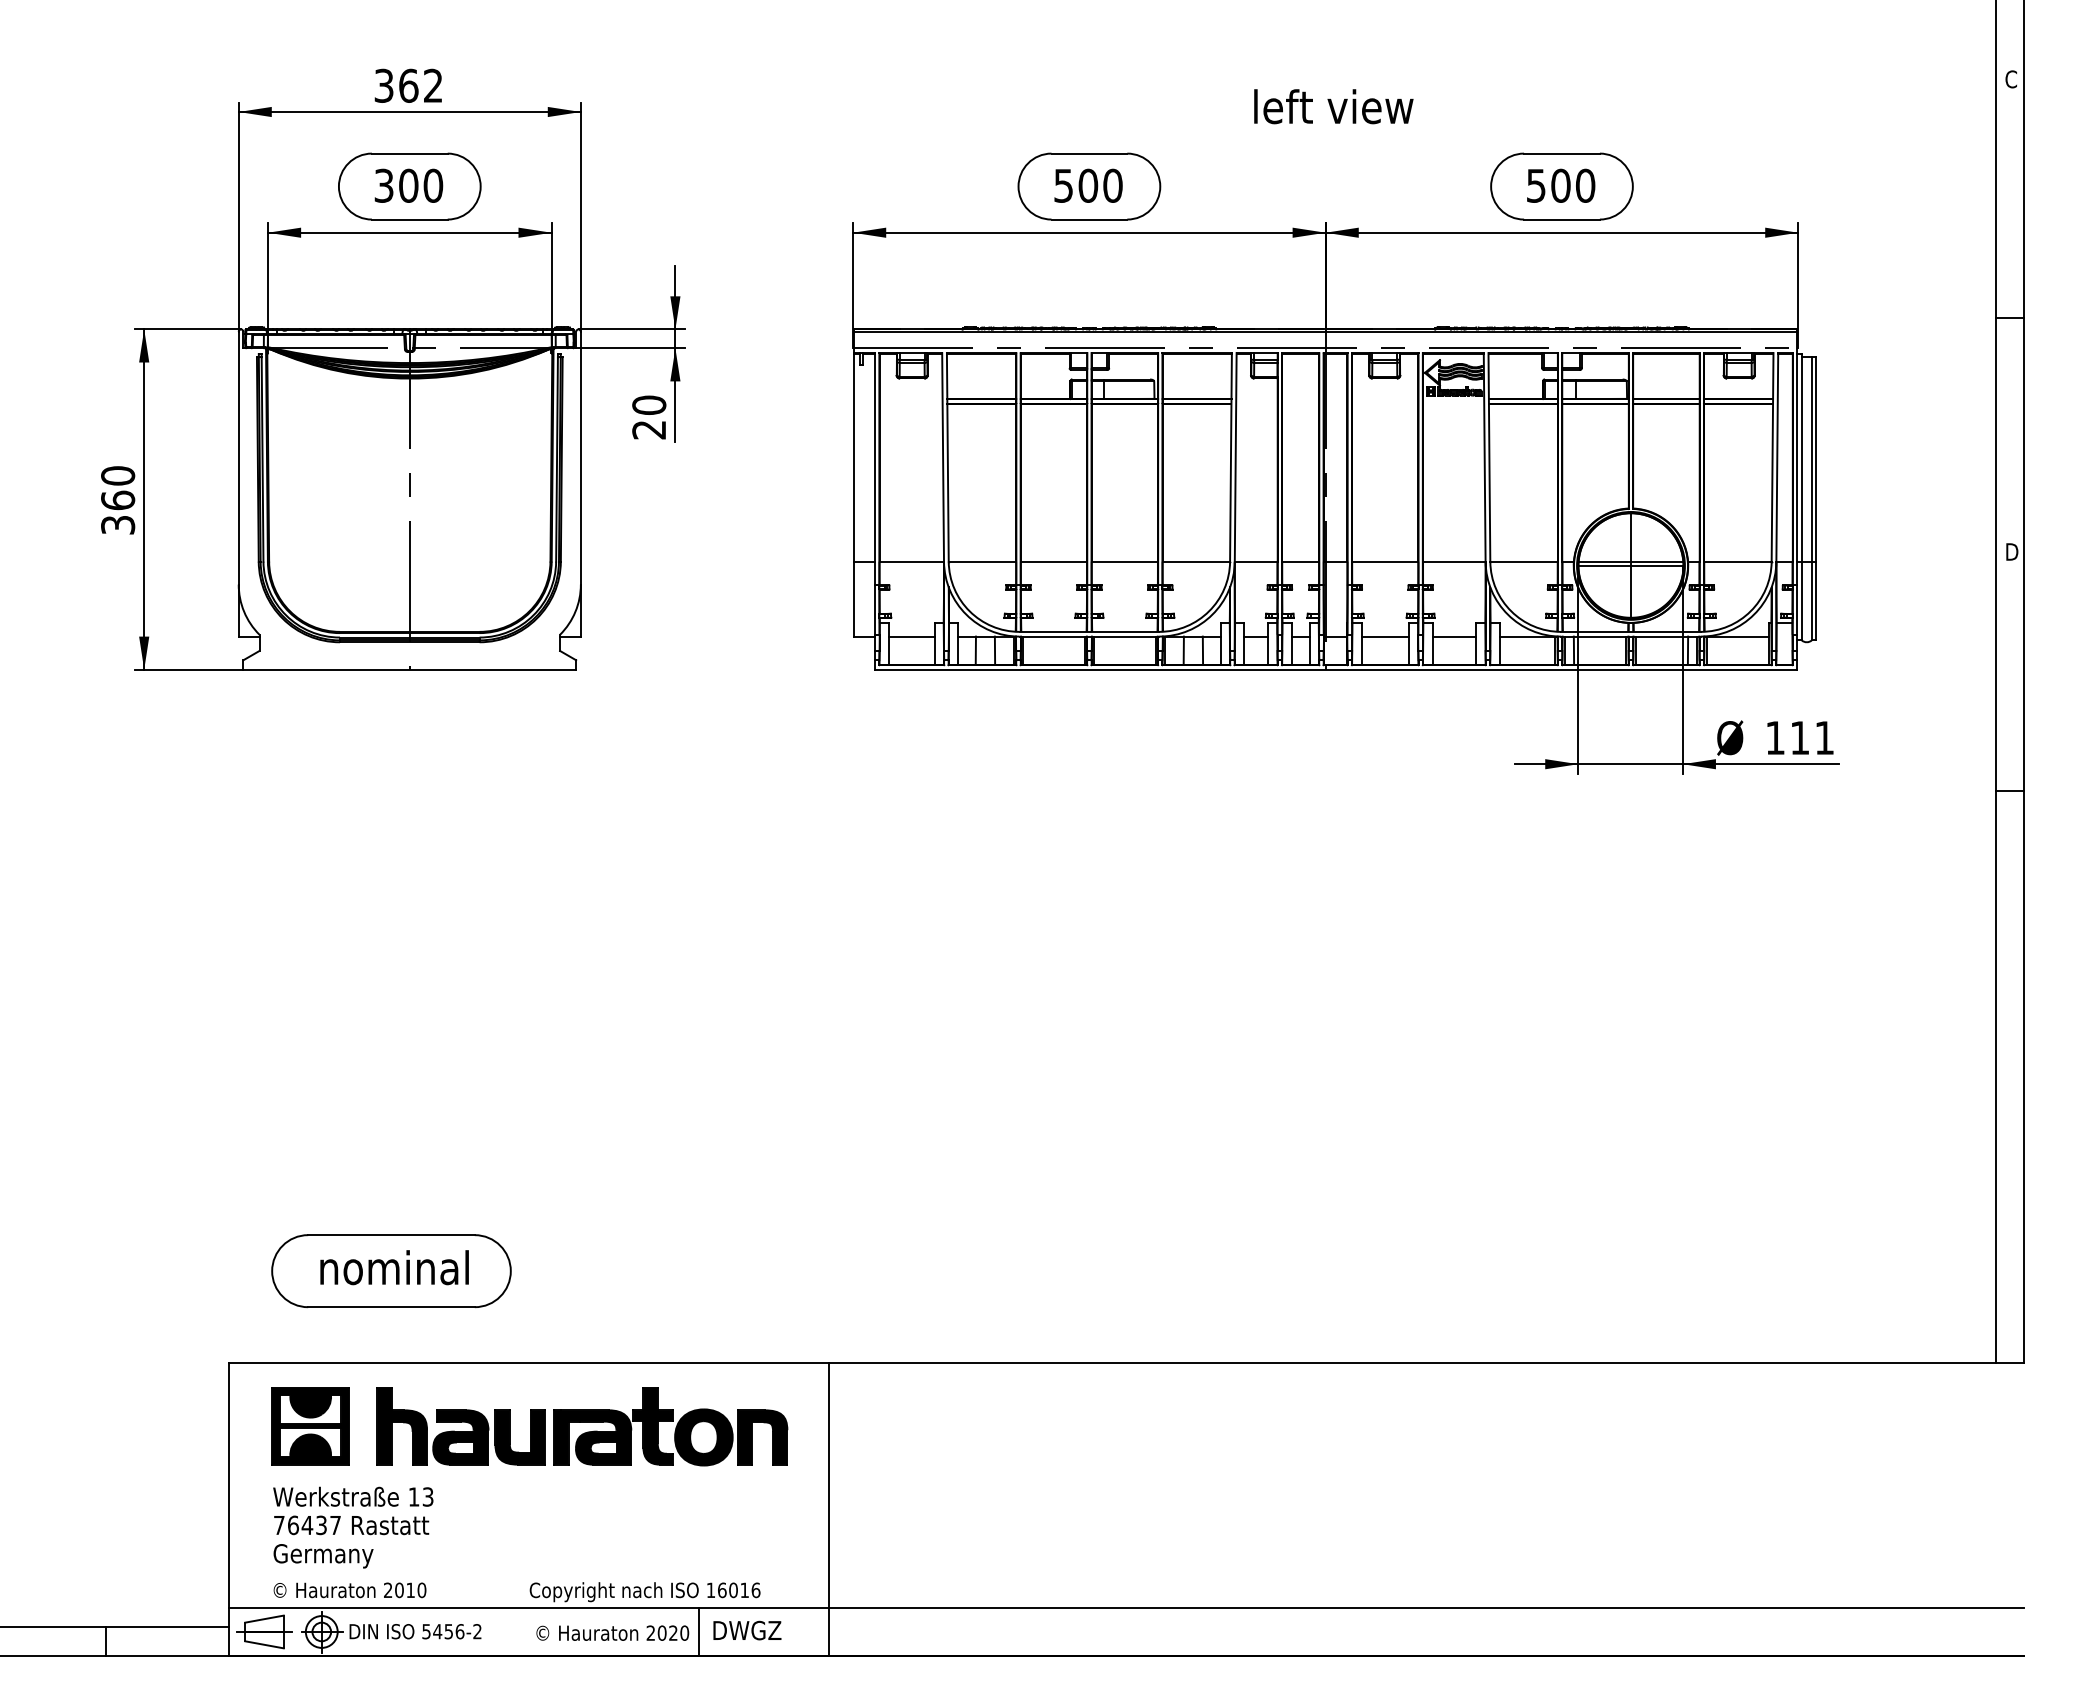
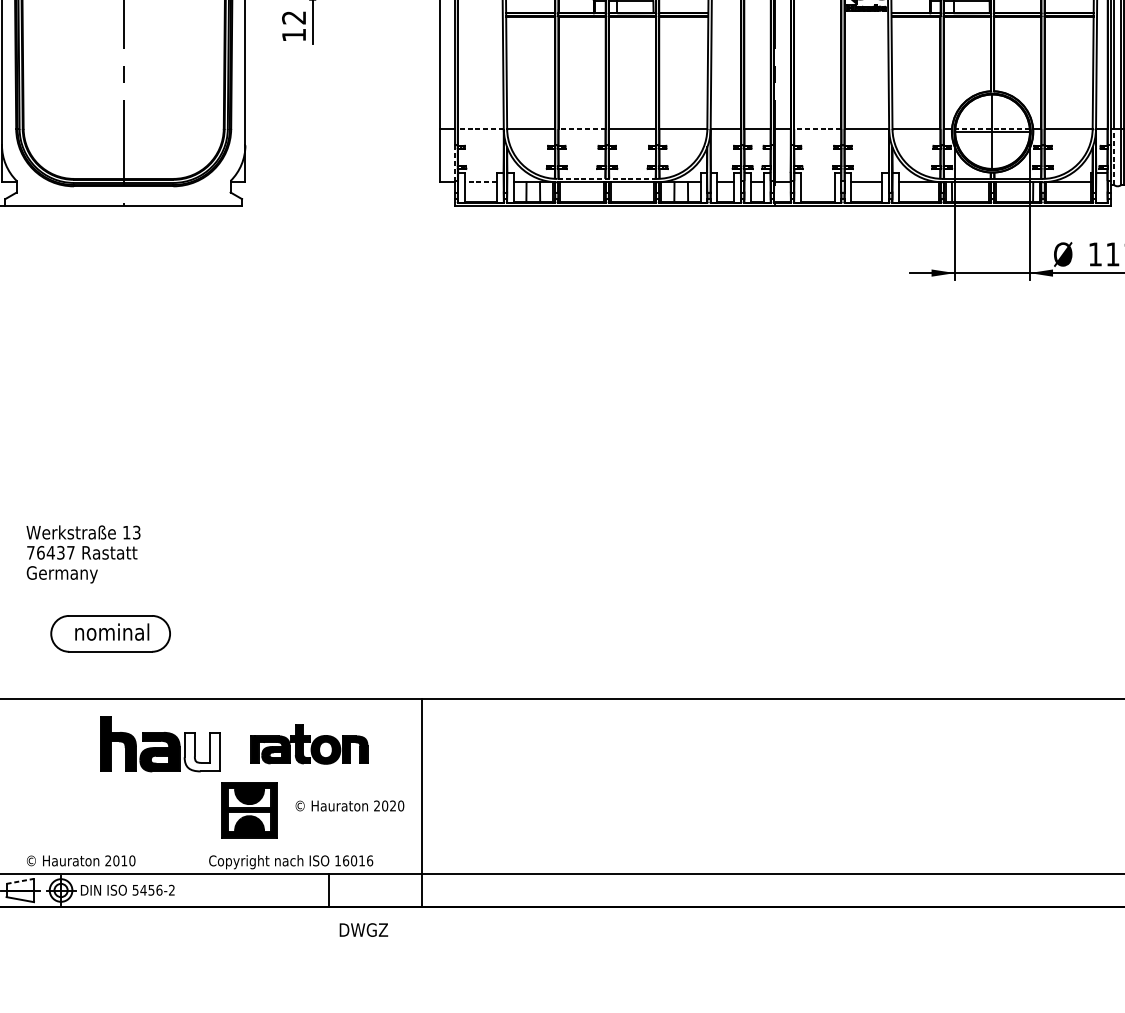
text: (649, 417) -> (294, 26), 20 -> 12
line: (911, 561) -> (480, 128), solid -> dashed
line: (1053, 561) -> (581, 128), solid -> dashed
line: (1384, 561) -> (817, 128), solid -> dashed
line: (1630, 561) -> (992, 128), solid -> dashed
line: (1801, 600) -> (1113, 156), solid -> dashed
line: (874, 610) -> (454, 163), solid -> dashed
line: (1089, 631) -> (607, 178), solid -> dashed
line: (911, 636) -> (480, 182), solid -> dashed
line: (1384, 636) -> (817, 182), removed
part: (391, 1271) -> (110, 634), size x0.7
part: (310, 1426) -> (249, 810), moved
part: (670, 1426) -> (309, 744), size x0.7
fill: (520, 1437) -> (202, 752), removed
text: (353, 1527) -> (83, 554), moved
line: (264, 1619) -> (20, 881), solid -> dashed
text: (747, 1630) -> (363, 930), moved
text: (612, 1632) -> (349, 805), moved

